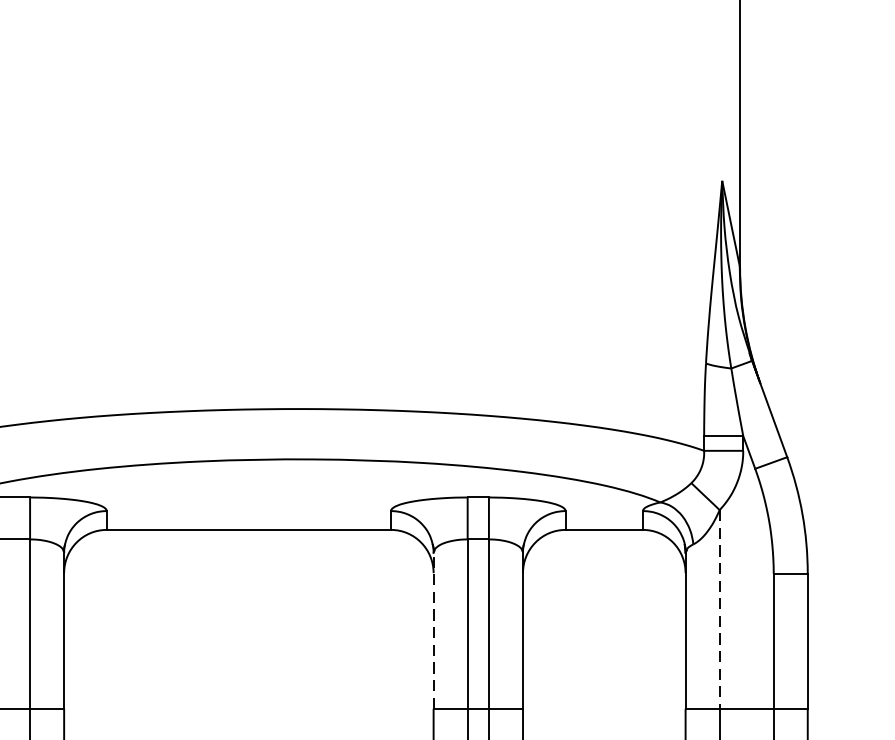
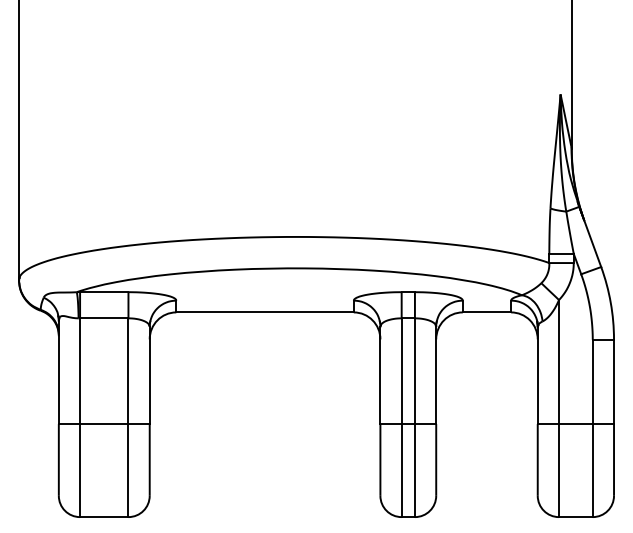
line: (720, 610) -> (559, 362), dashed -> solid
line: (433, 630) -> (380, 375), dashed -> solid

